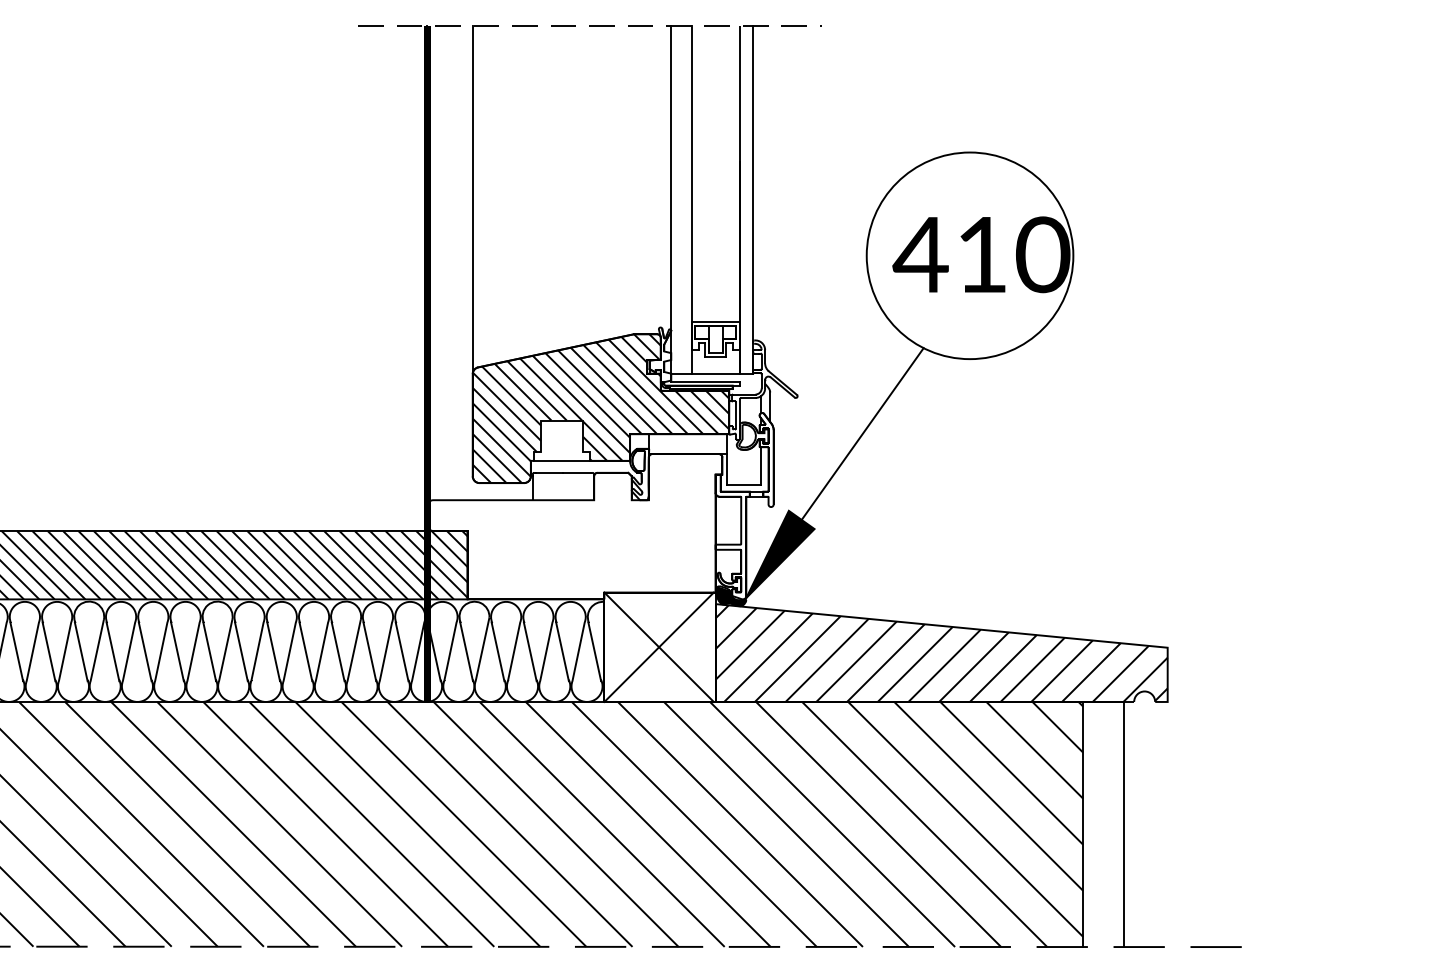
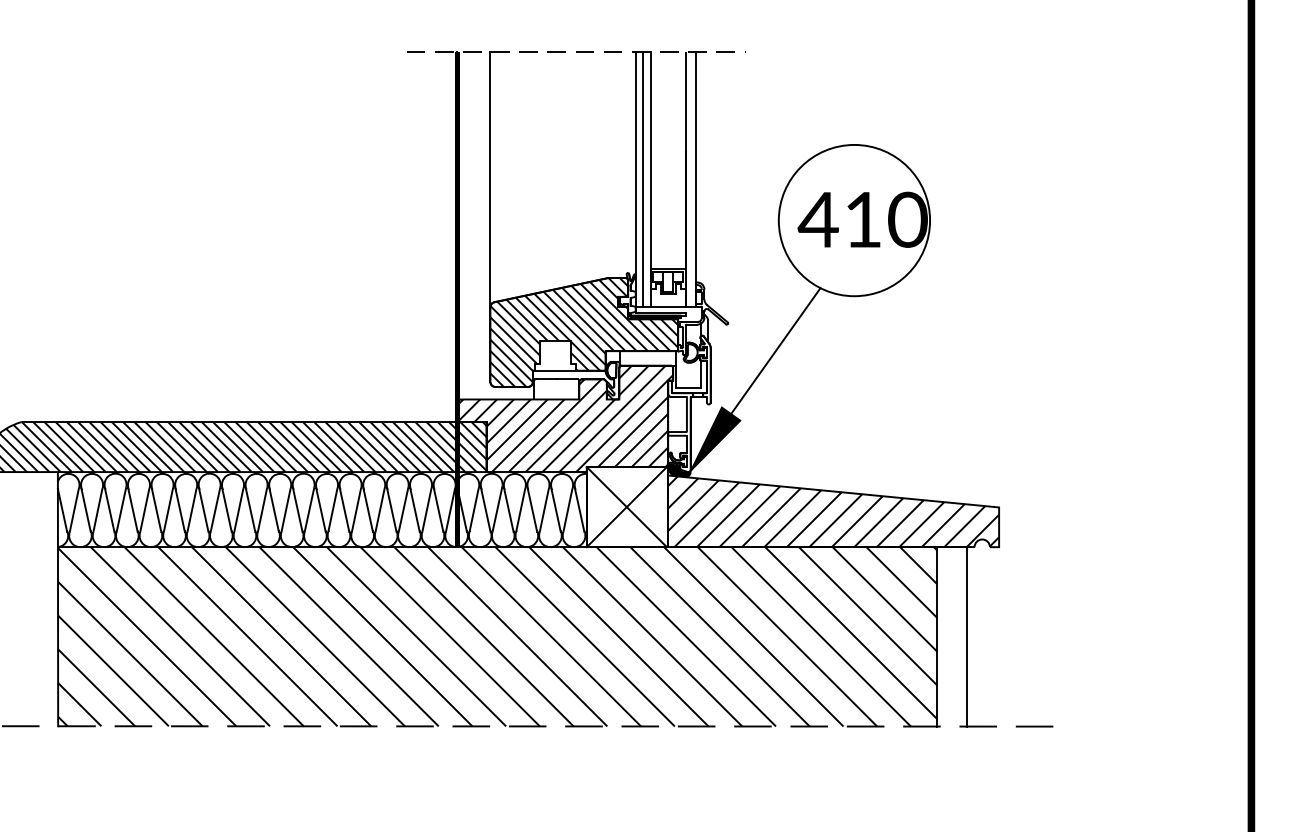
line: (681, 199) -> (643, 179), added
hatch: (573, 526) -> (564, 418), added

